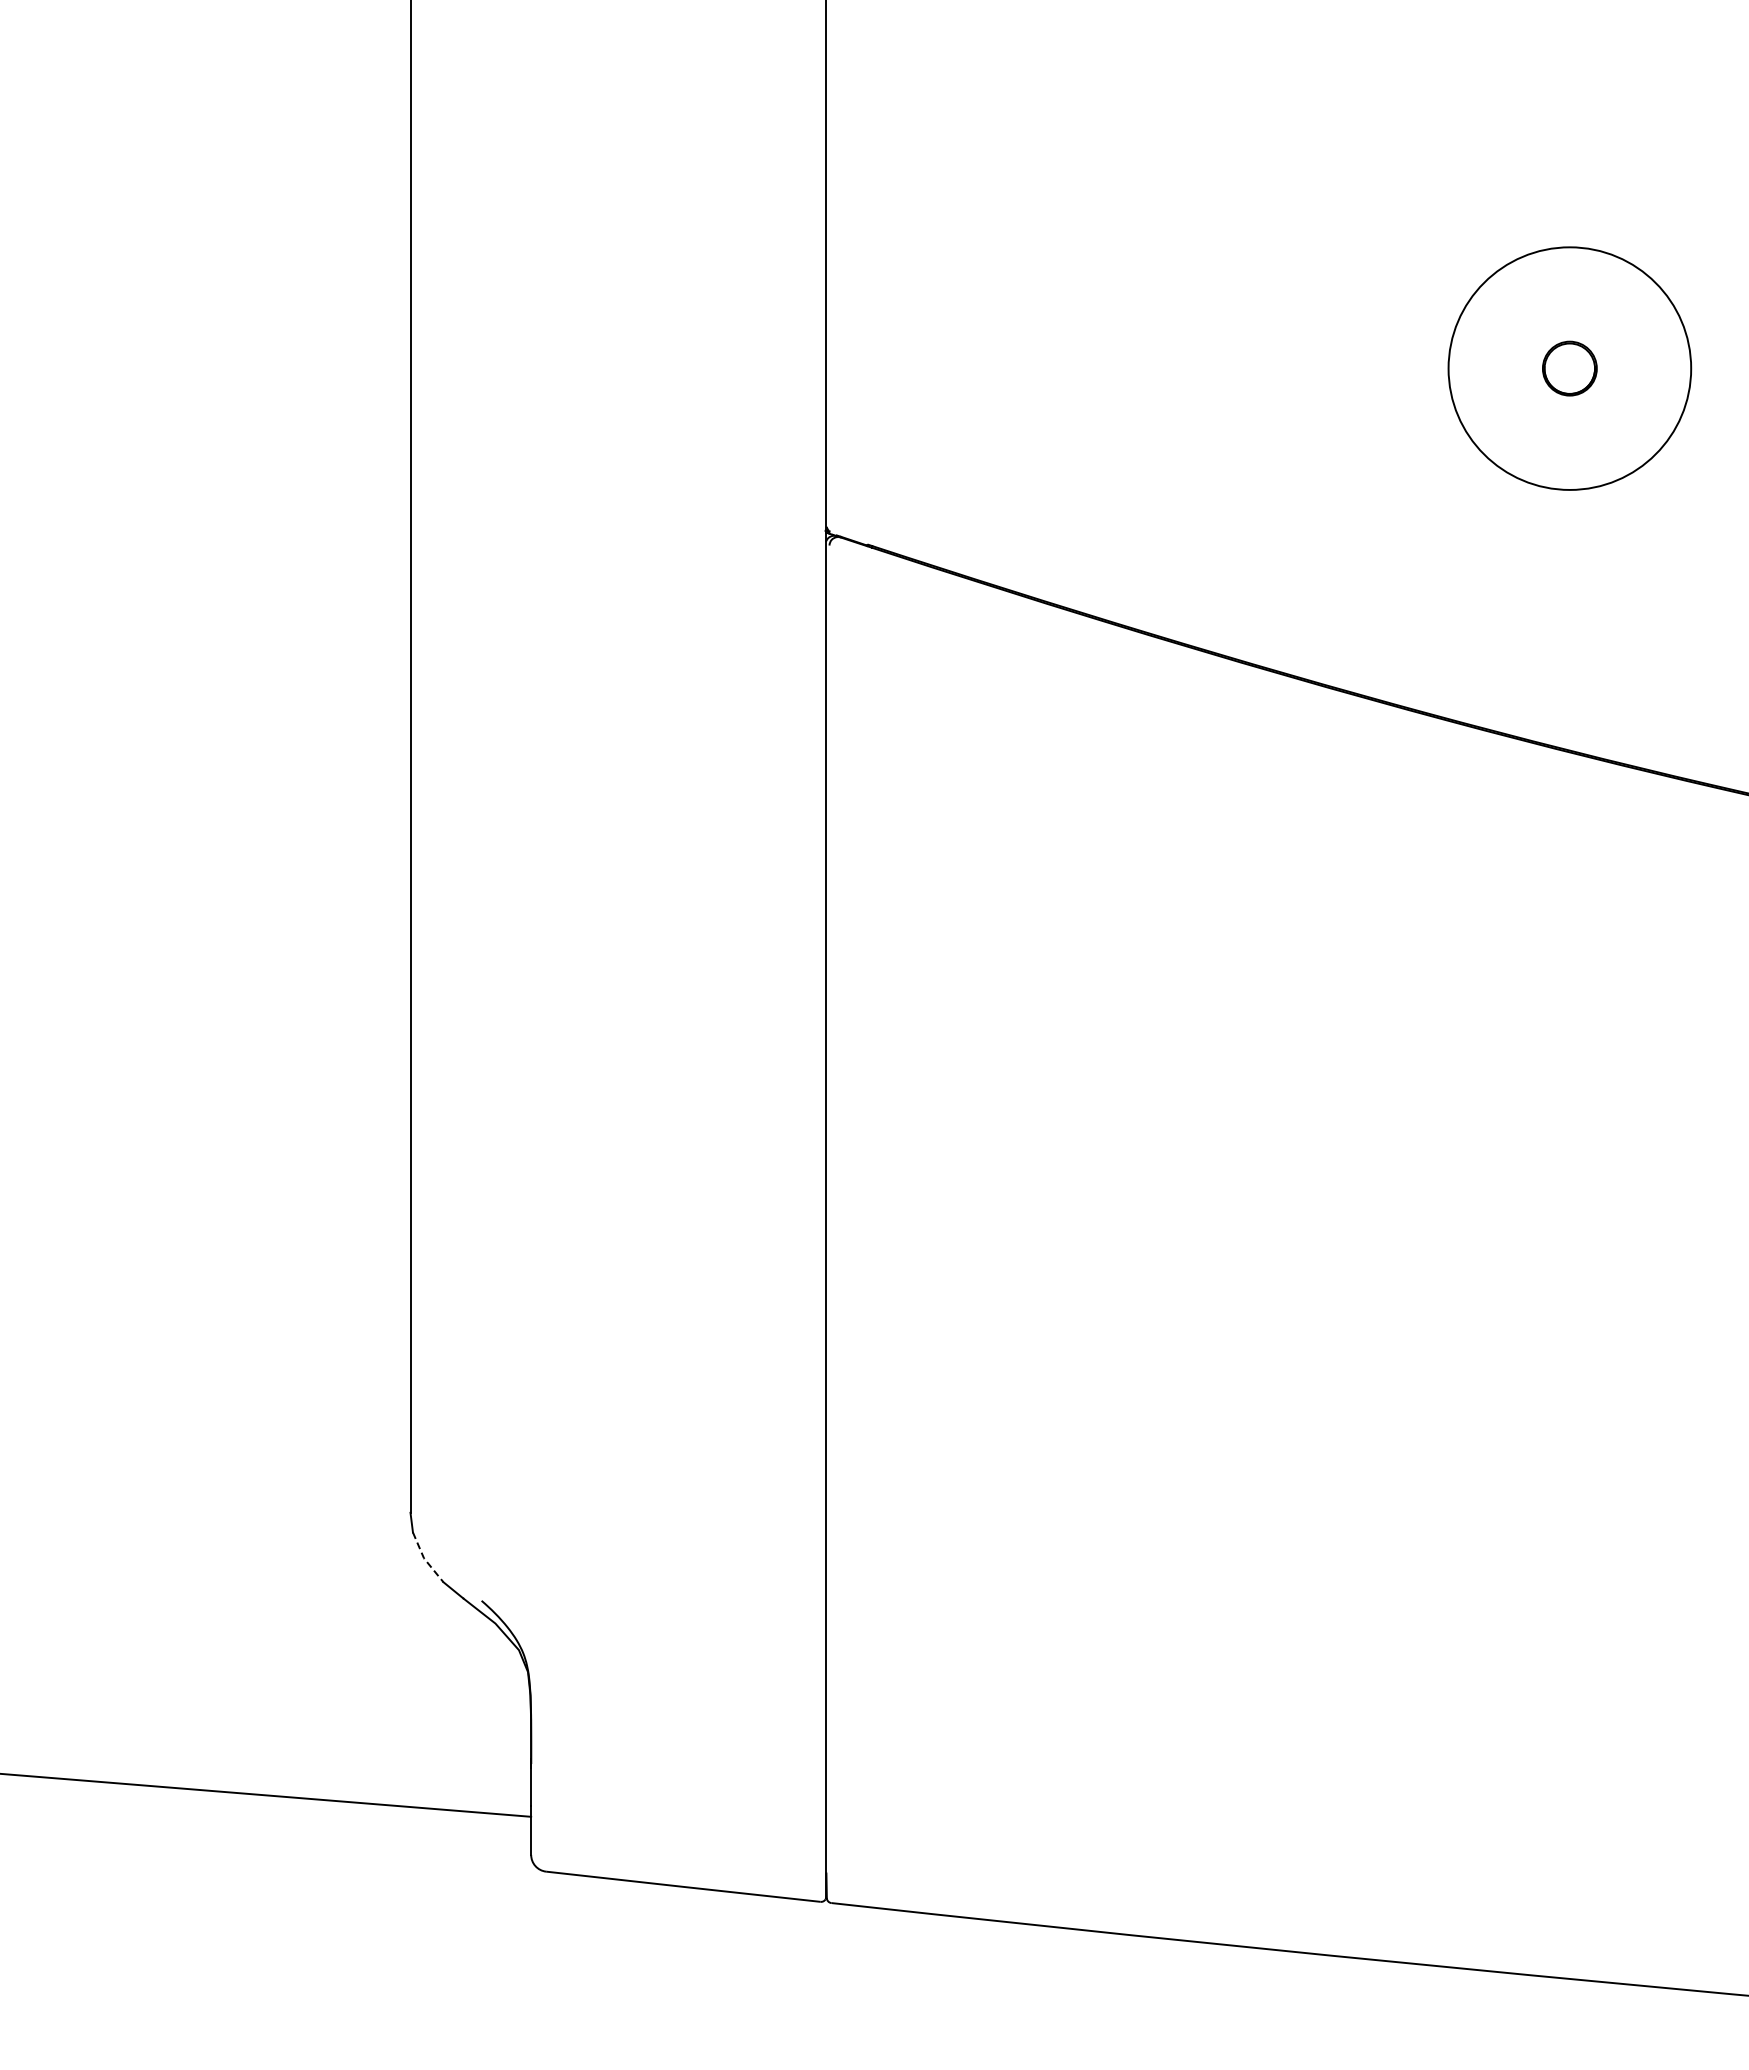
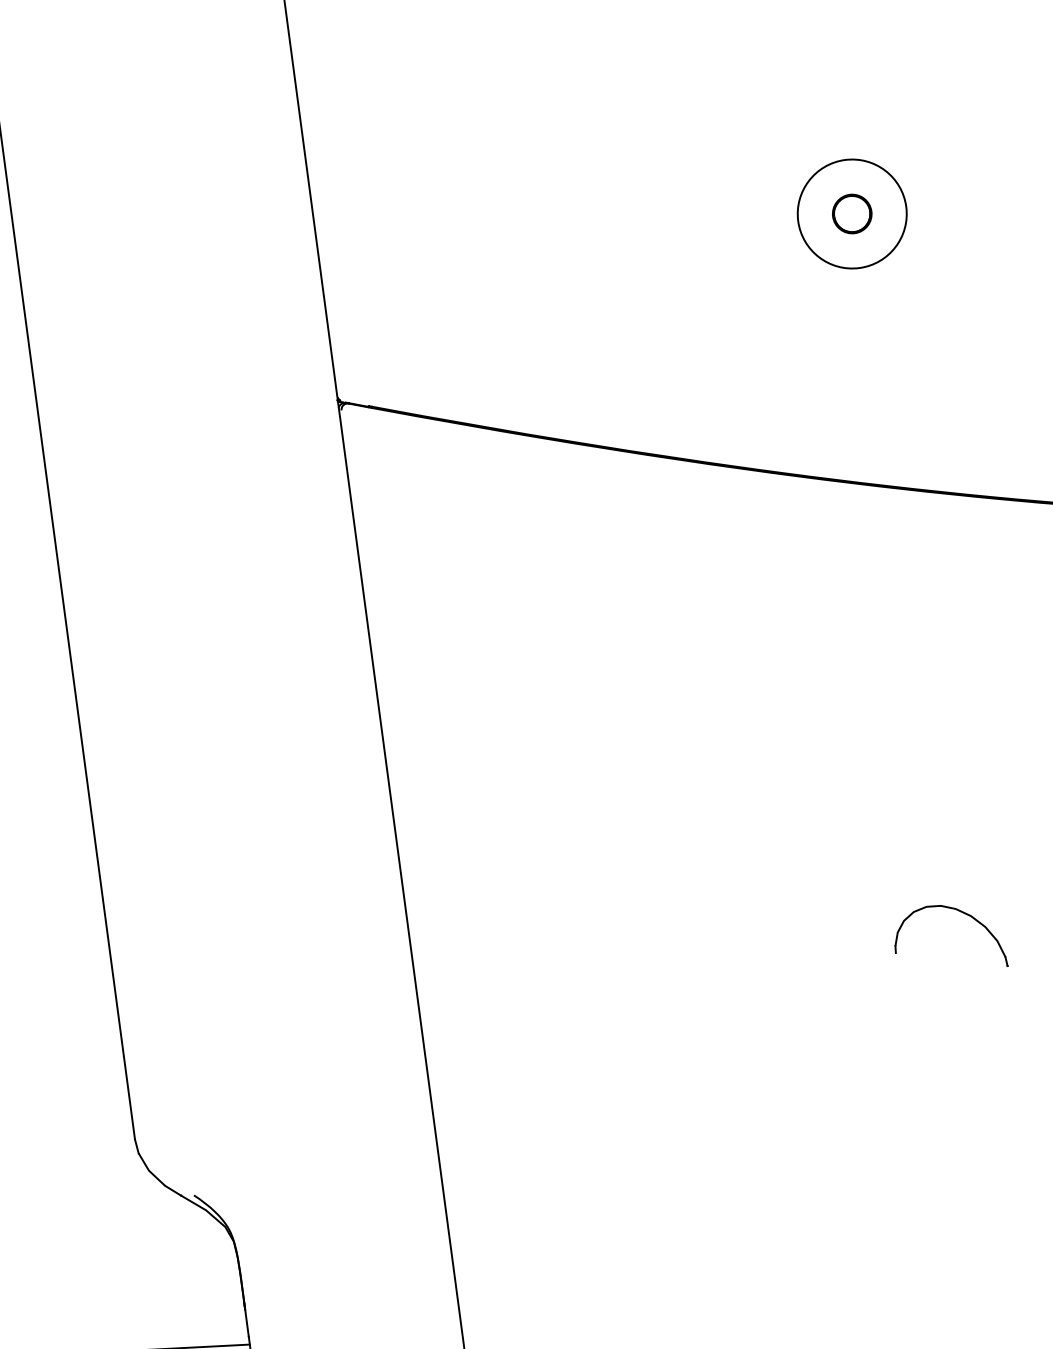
circle: (1569, 368) -> (851, 213), size x0.62
part: (1592, 1352) -> (961, 912), added
line: (424, 1559) -> (149, 1171), dashed -> solid

